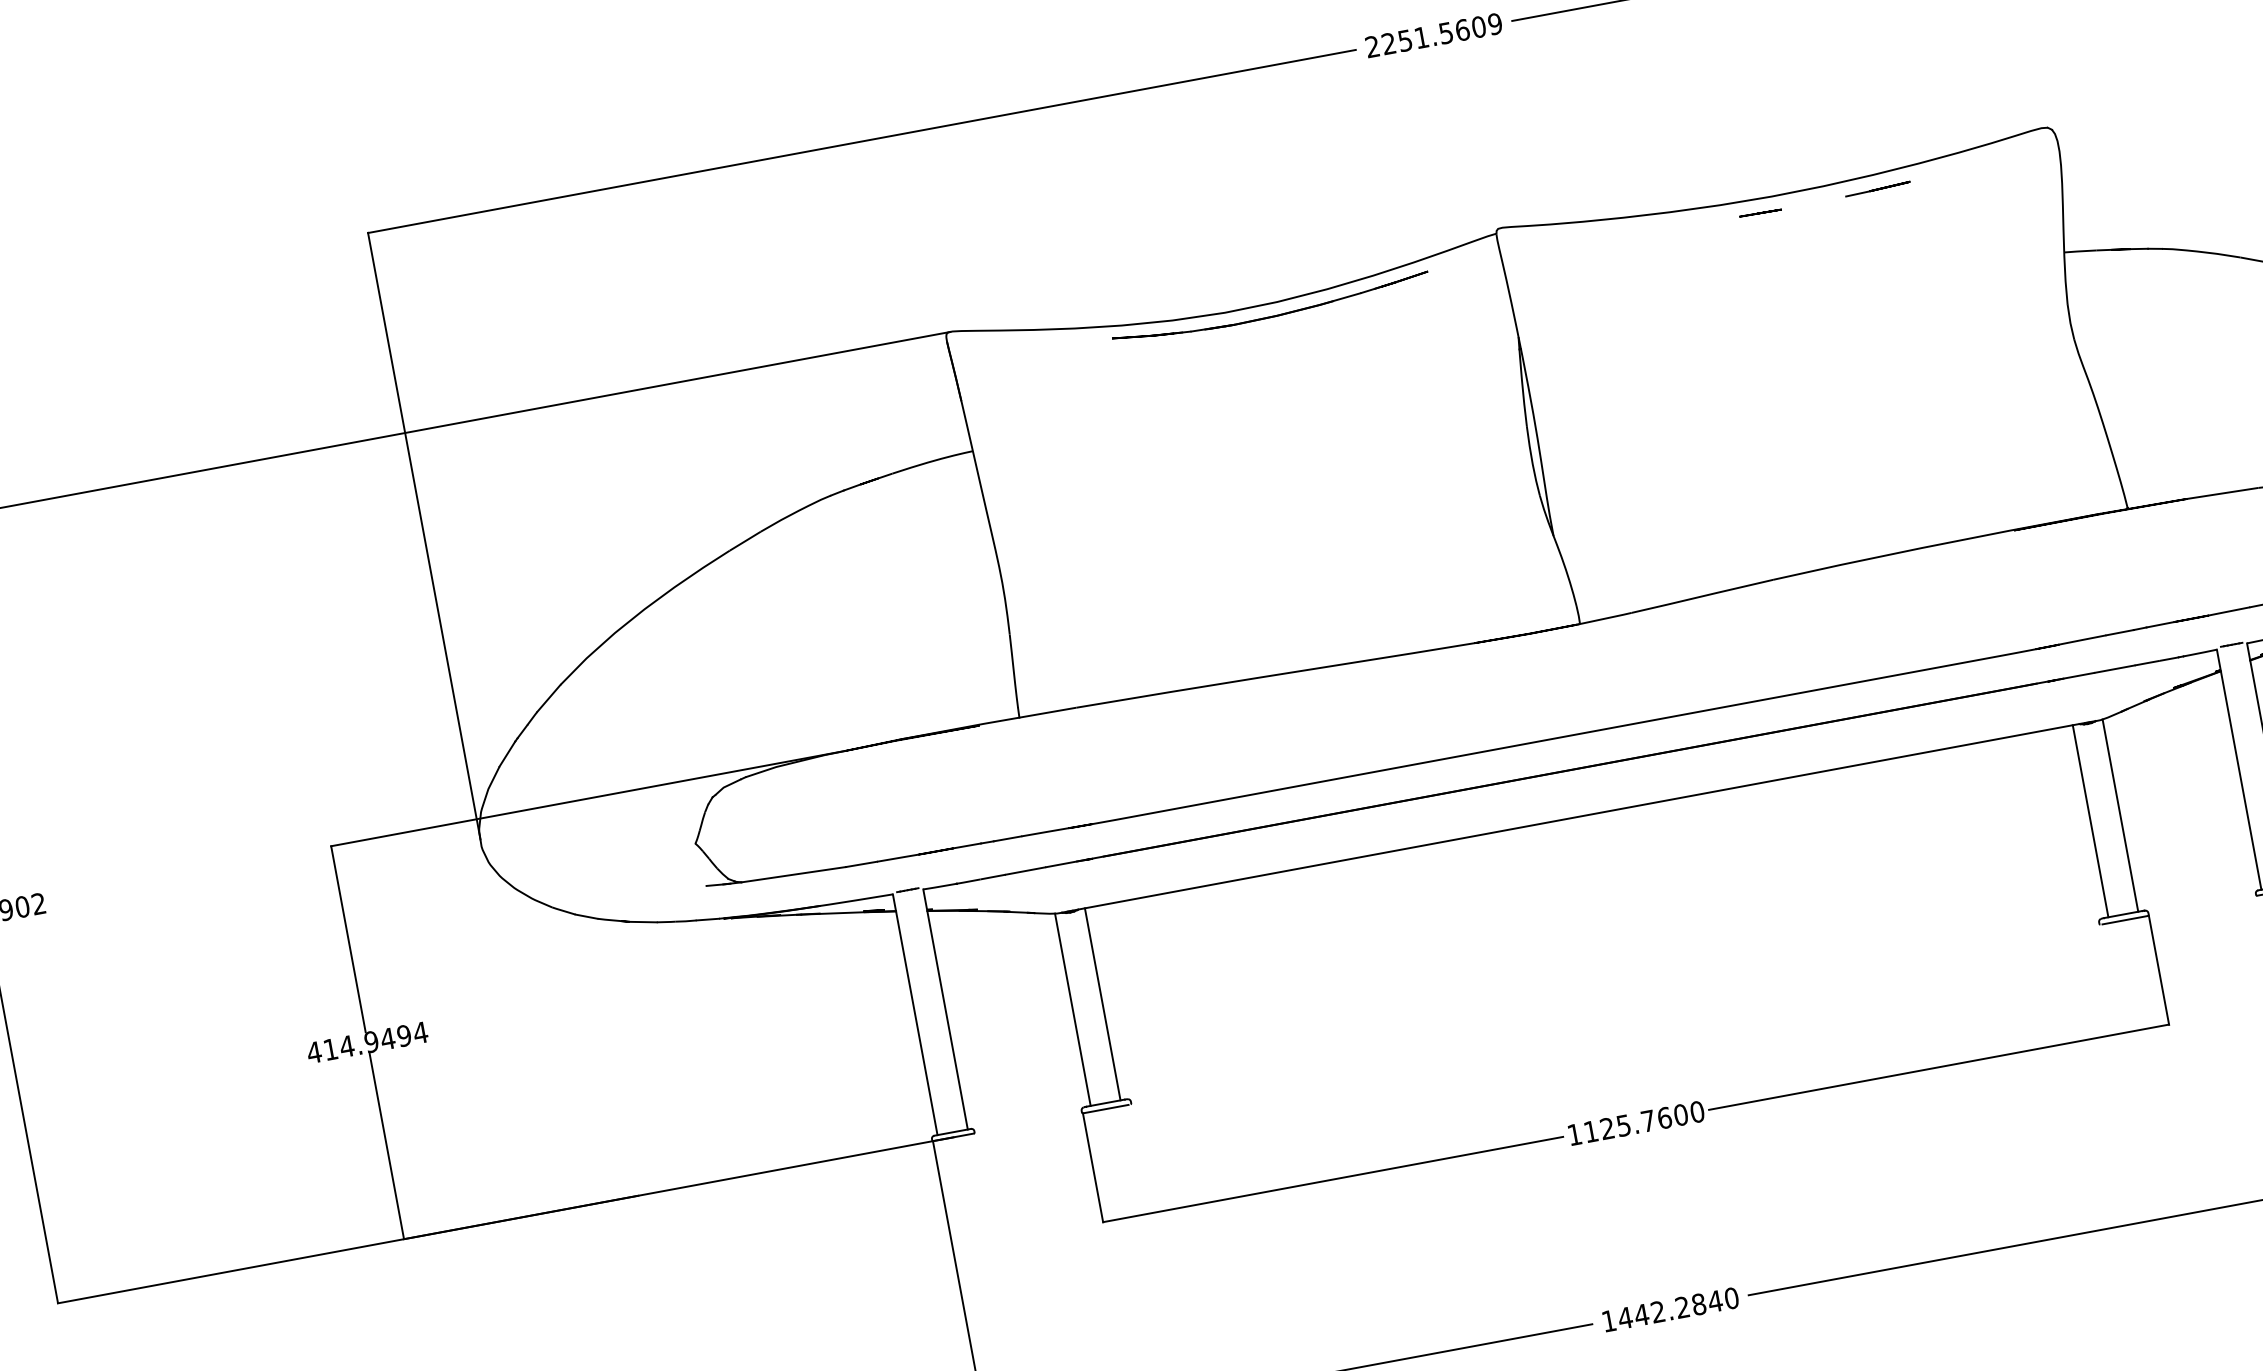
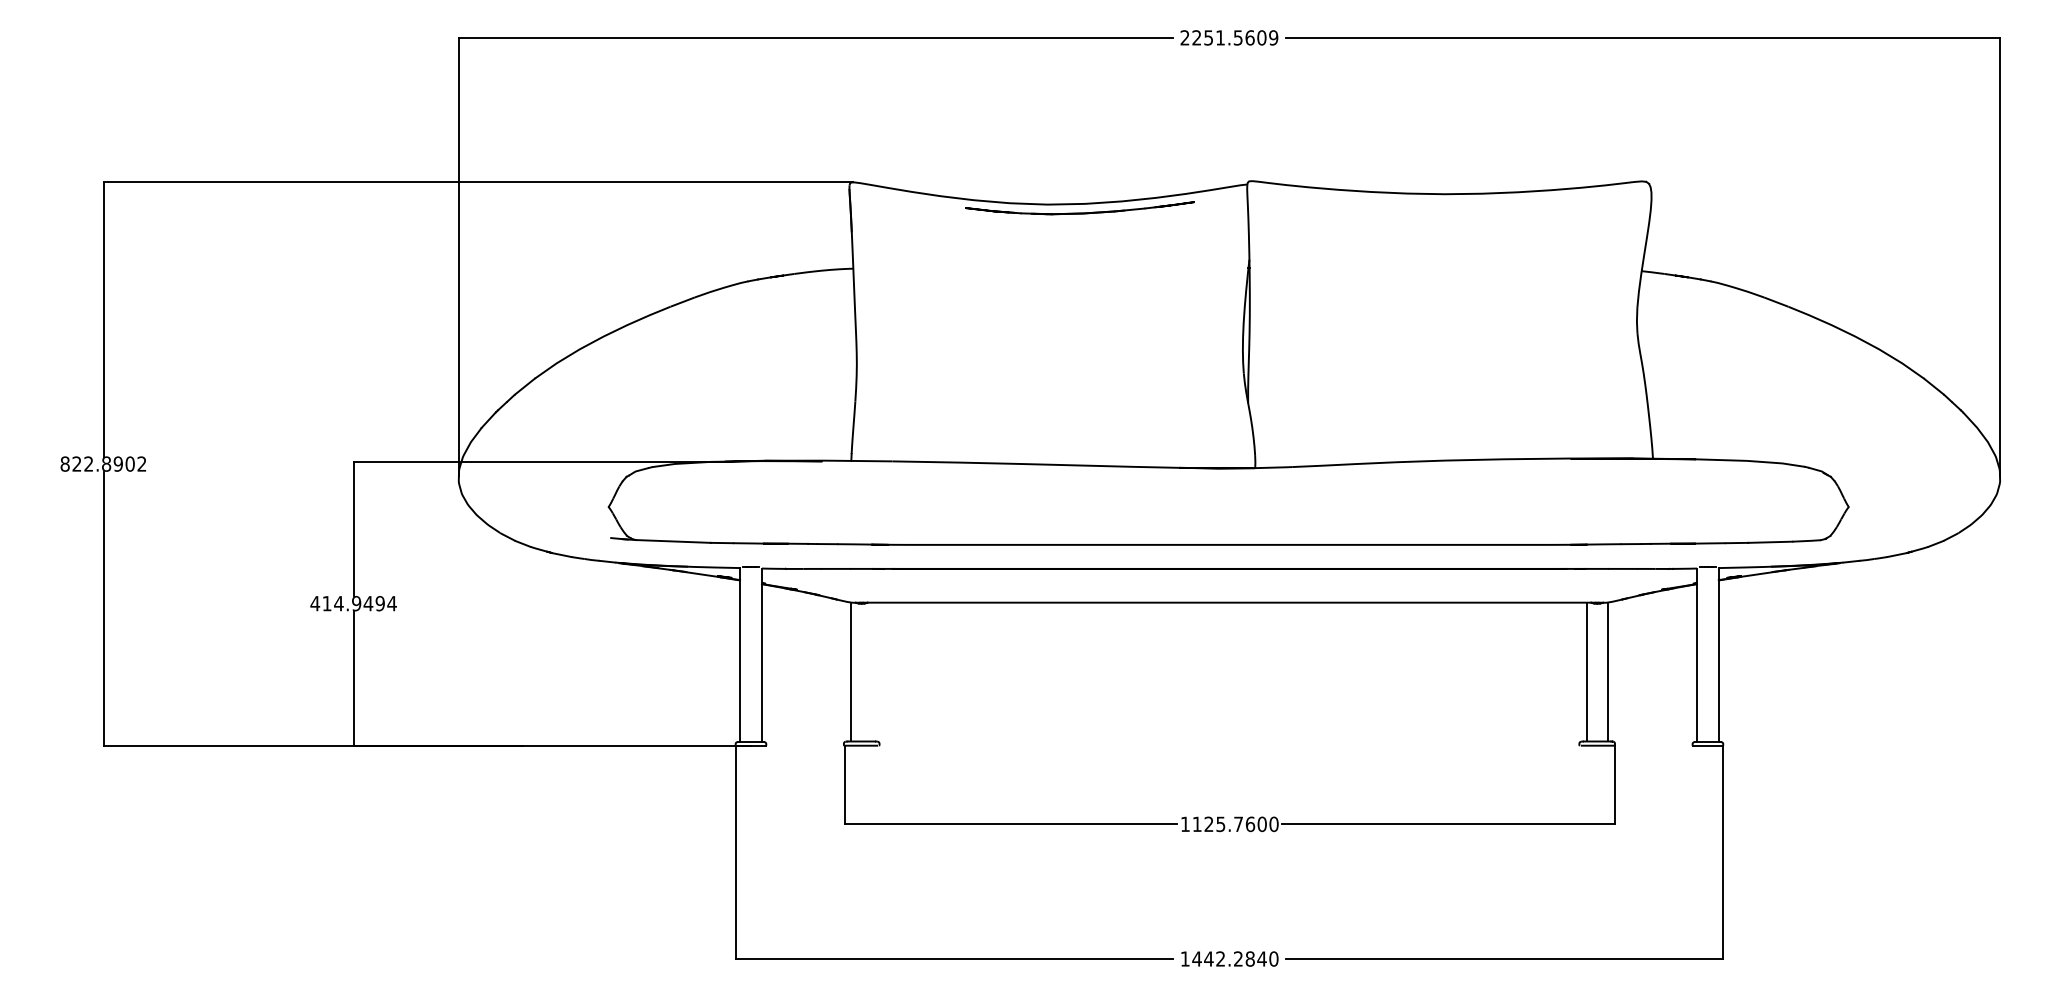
line: (1877, 188) -> (1519, 202), removed
line: (1760, 213) -> (1434, 204), removed
line: (1102, 1003) -> (872, 671), removed

